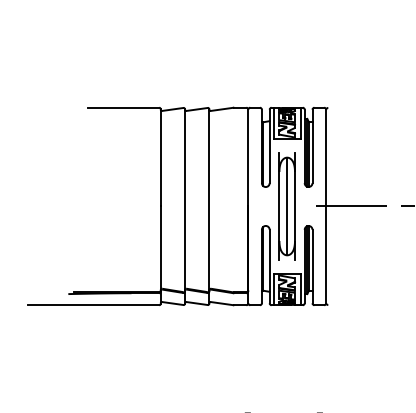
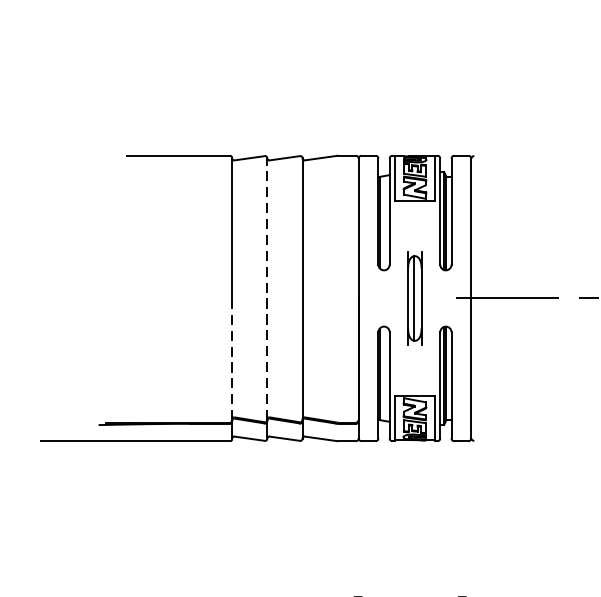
line: (185, 199) -> (267, 288), solid -> dashed
part: (286, 206) -> (413, 298), size x0.6
line: (160, 248) -> (231, 359), solid -> dashed

